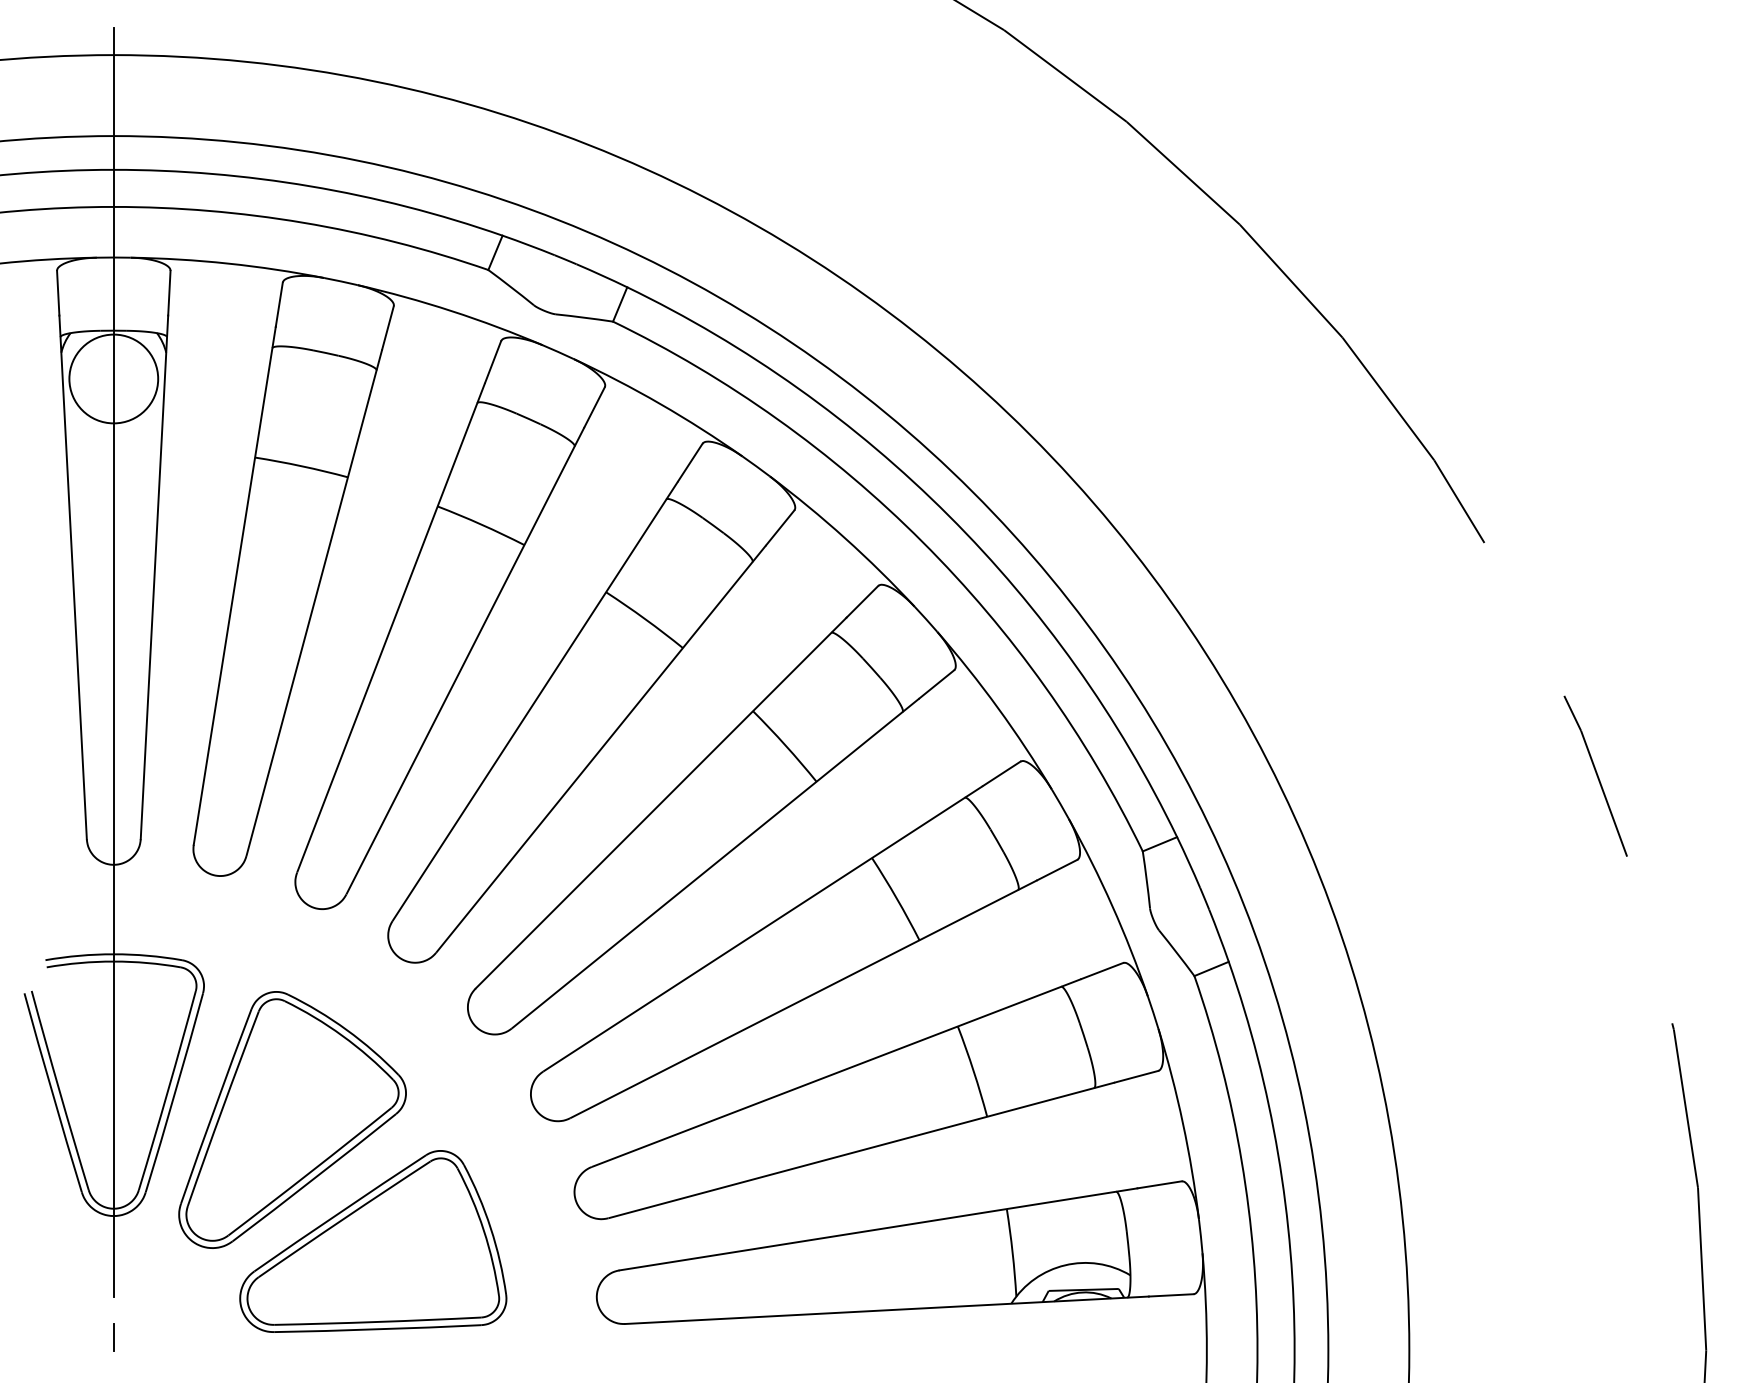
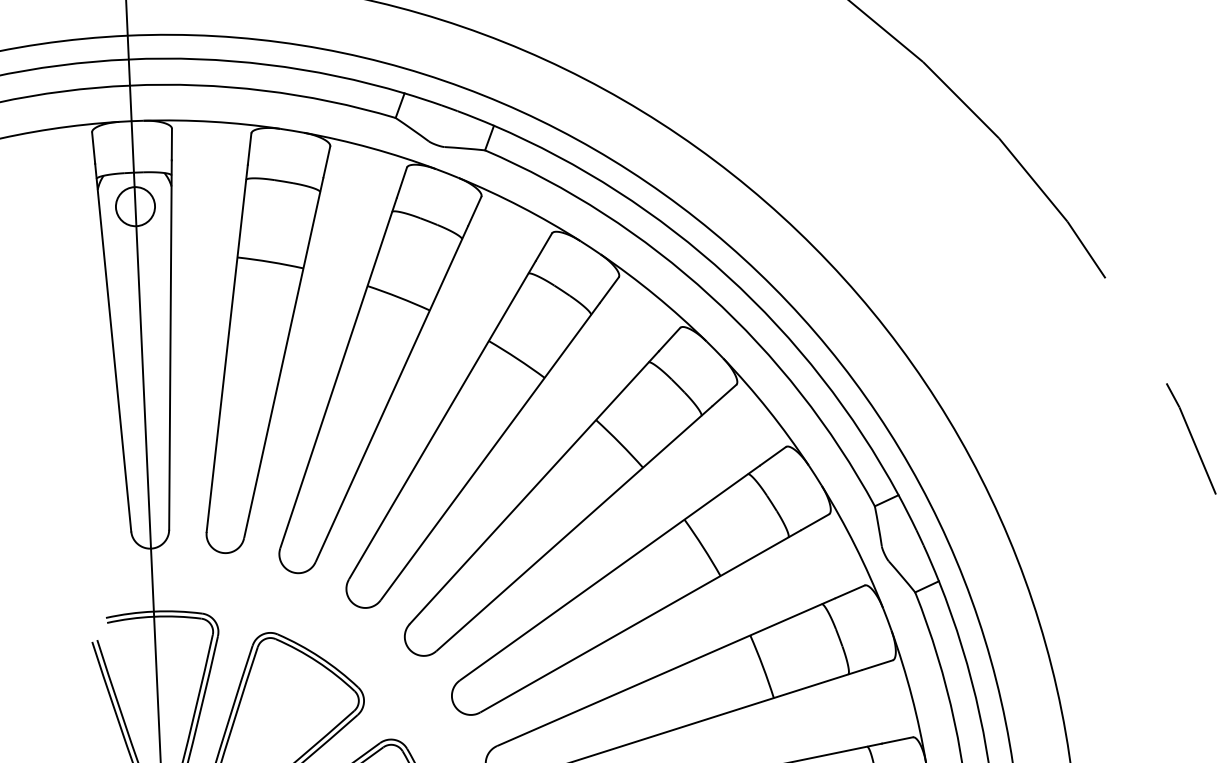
circle: (113, 378) -> (135, 206), size x0.62

